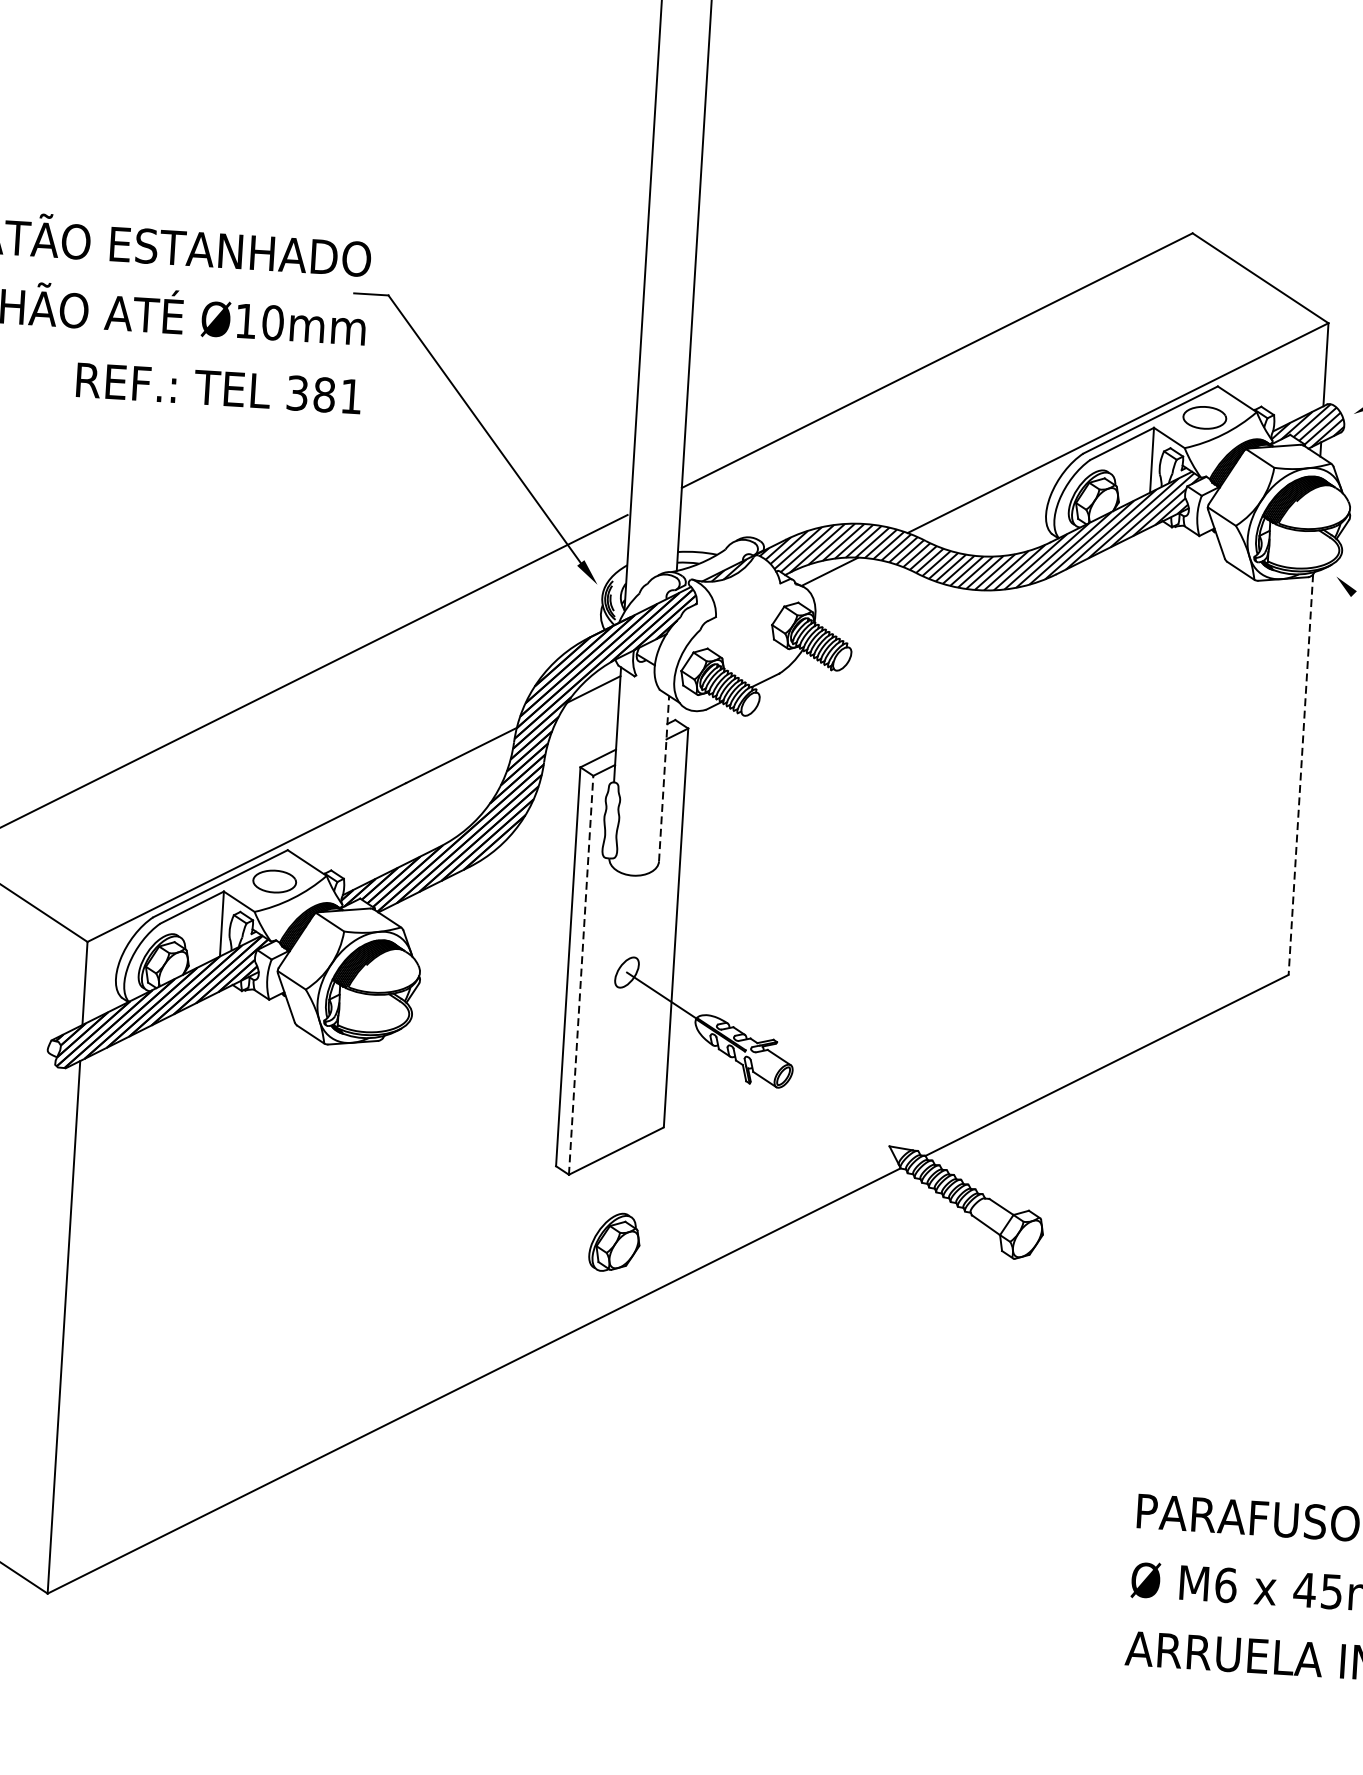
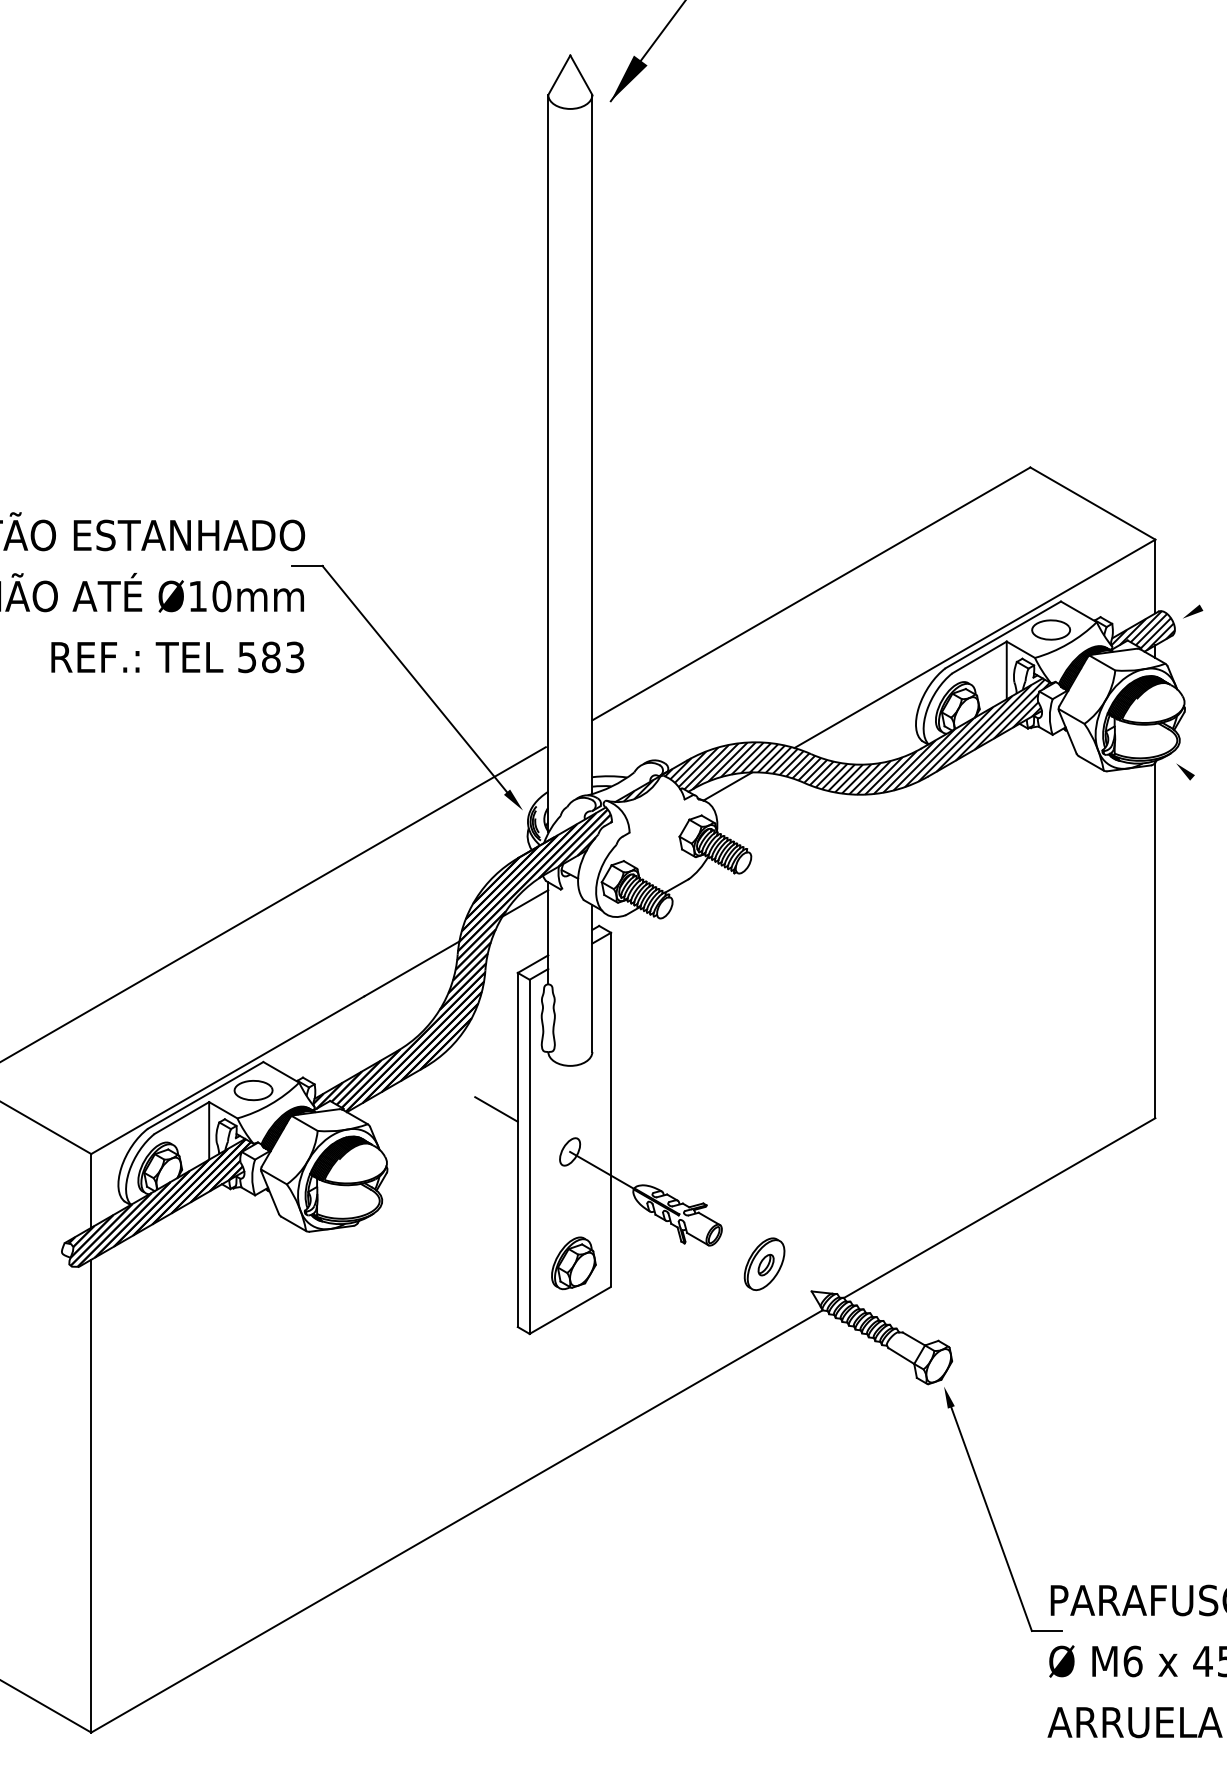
text: (324, 395) -> (271, 657), 381 -> 583
line: (1300, 774) -> (1155, 940), dashed -> solid
line: (664, 777) -> (592, 977), dashed -> solid
line: (547, 919) -> (496, 1109), added
line: (580, 974) -> (529, 1156), dashed -> solid
part: (838, 1112) -> (764, 1264), added
part: (614, 1242) -> (573, 1263), moved
part: (1075, 1407) -> (990, 1512), added

